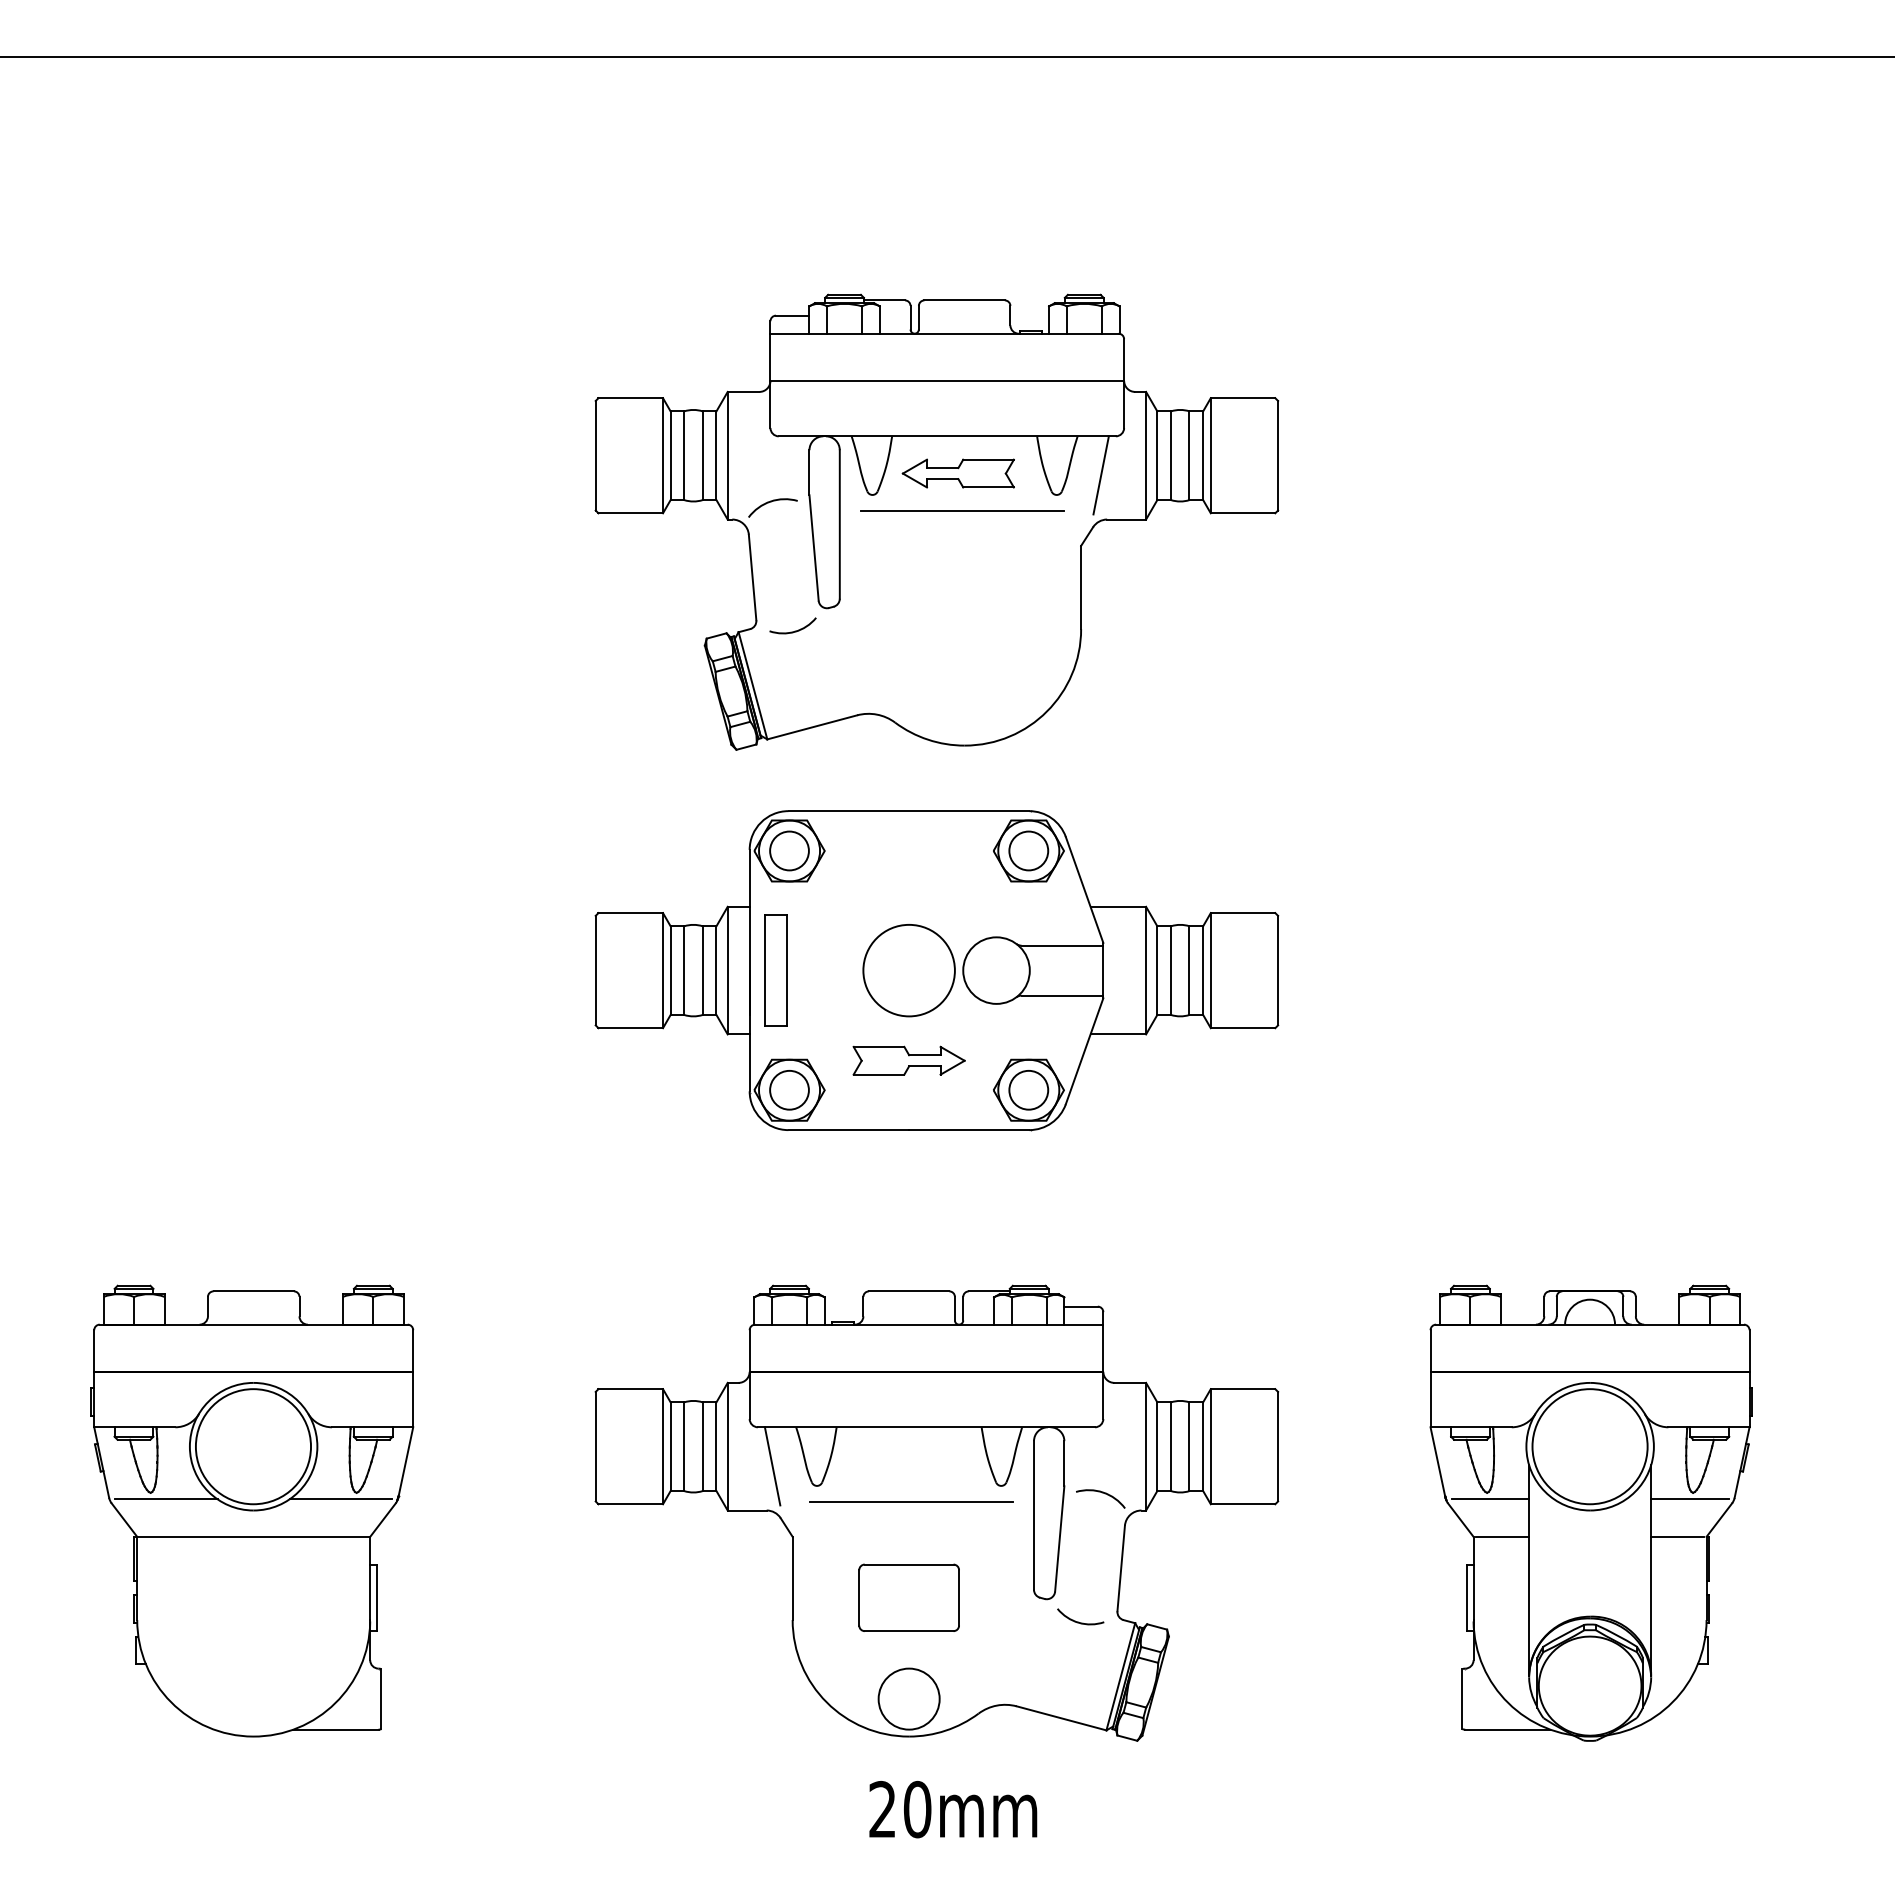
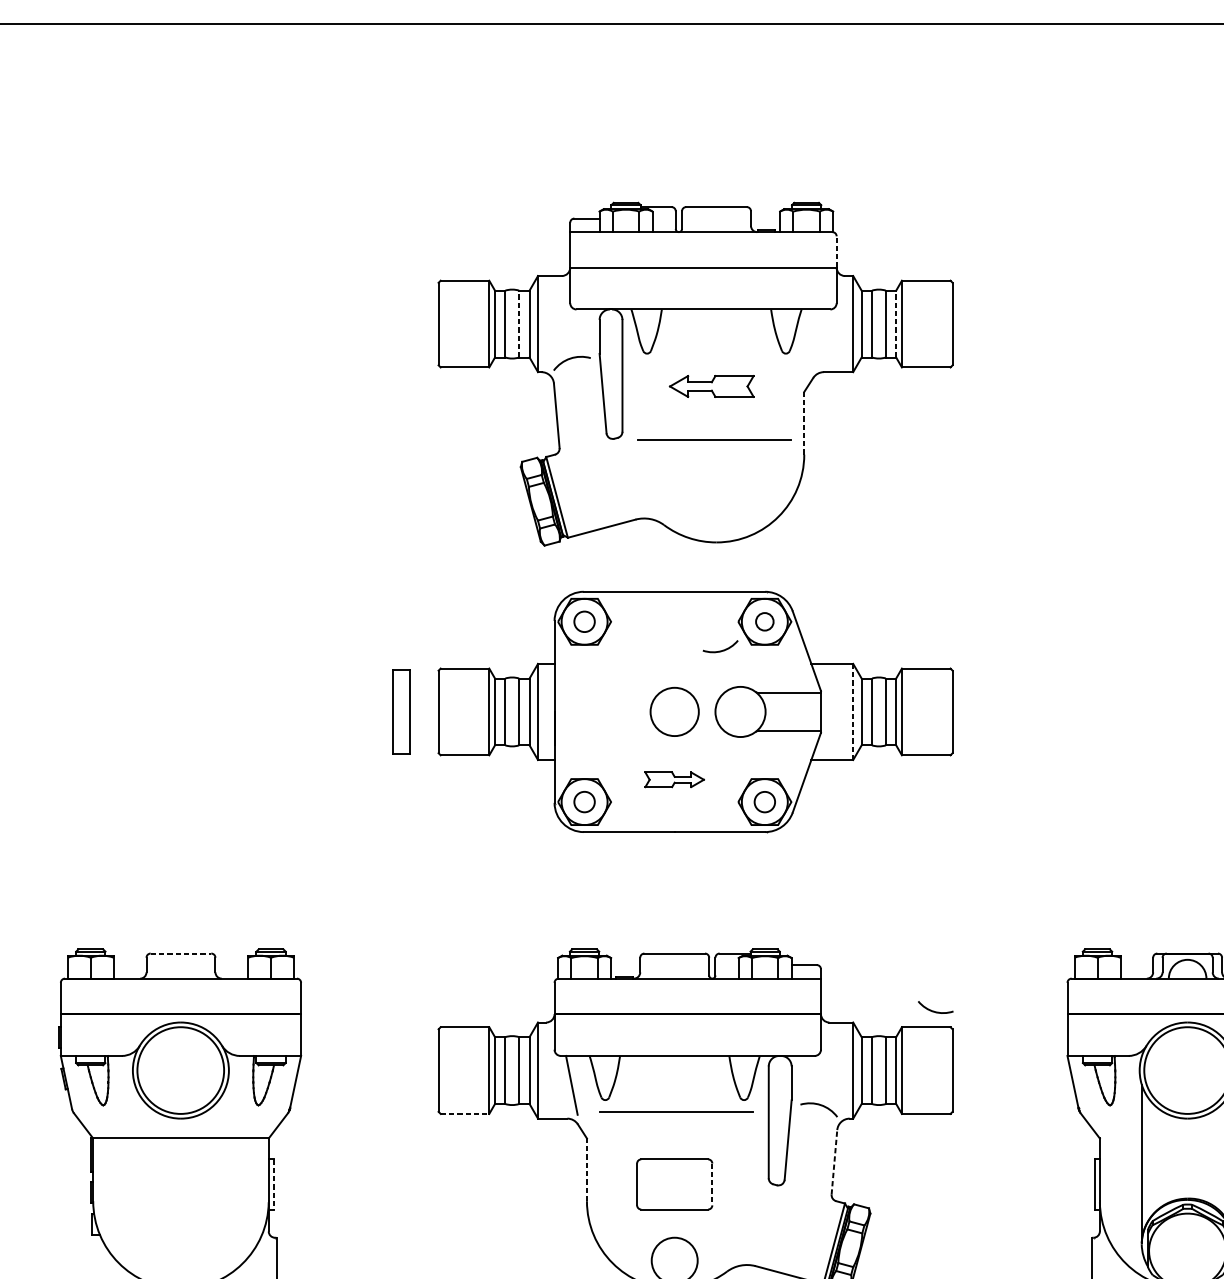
line: (1124, 360) -> (836, 252), solid -> dashed
line: (702, 455) -> (519, 323), solid -> dashed
line: (1203, 455) -> (896, 323), solid -> dashed
part: (957, 473) -> (711, 386), moved
line: (1100, 475) -> (818, 338), removed
line: (962, 510) -> (714, 439), moved
line: (1081, 587) -> (804, 423), solid -> dashed
arc: (794, 630) -> (721, 650), moved
circle: (789, 850) -> (584, 621), size x0.7
circle: (1028, 850) -> (764, 621), size x0.6
part: (775, 970) -> (400, 711), moved
circle: (908, 970) -> (674, 711), size x0.7
line: (1146, 970) -> (853, 711), solid -> dashed
part: (908, 1060) -> (674, 779), size x0.7
circle: (789, 1089) -> (584, 801), size x0.7
circle: (1028, 1090) -> (764, 802), size x0.7
line: (254, 1291) -> (181, 953), solid -> dashed
line: (166, 1499) -> (115, 1110), removed
line: (340, 1499) -> (246, 1110), removed
line: (1490, 1499) -> (1112, 1110), removed
line: (631, 1504) -> (465, 1114), solid -> dashed
line: (1502, 1536) -> (1121, 1138), removed
line: (1121, 1568) -> (834, 1162), solid -> dashed
line: (792, 1578) -> (586, 1169), solid -> dashed
line: (959, 1597) -> (712, 1184), solid -> dashed
line: (377, 1598) -> (274, 1184), solid -> dashed
arc: (1078, 1621) -> (934, 1010), moved

